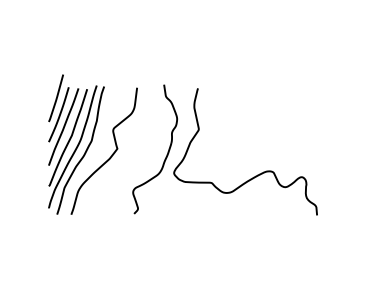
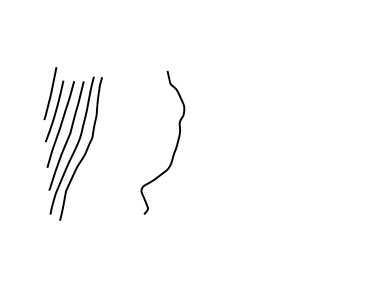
curve: (111, 154) -> (115, 151), removed
curve: (257, 174) -> (276, 162), removed

